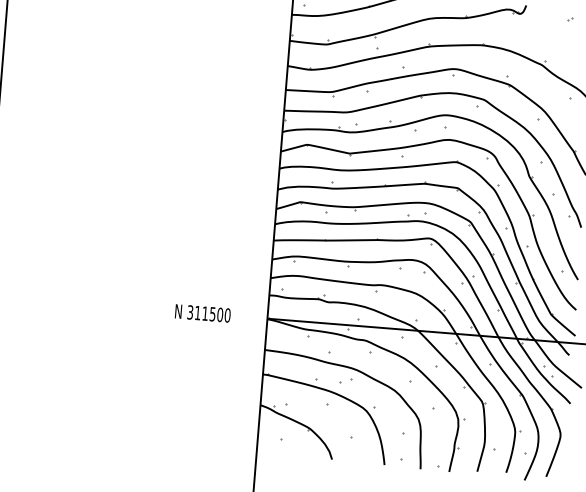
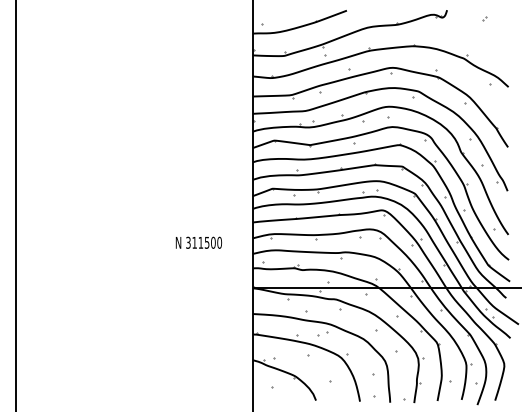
text: (202, 313) -> (198, 242), moved

